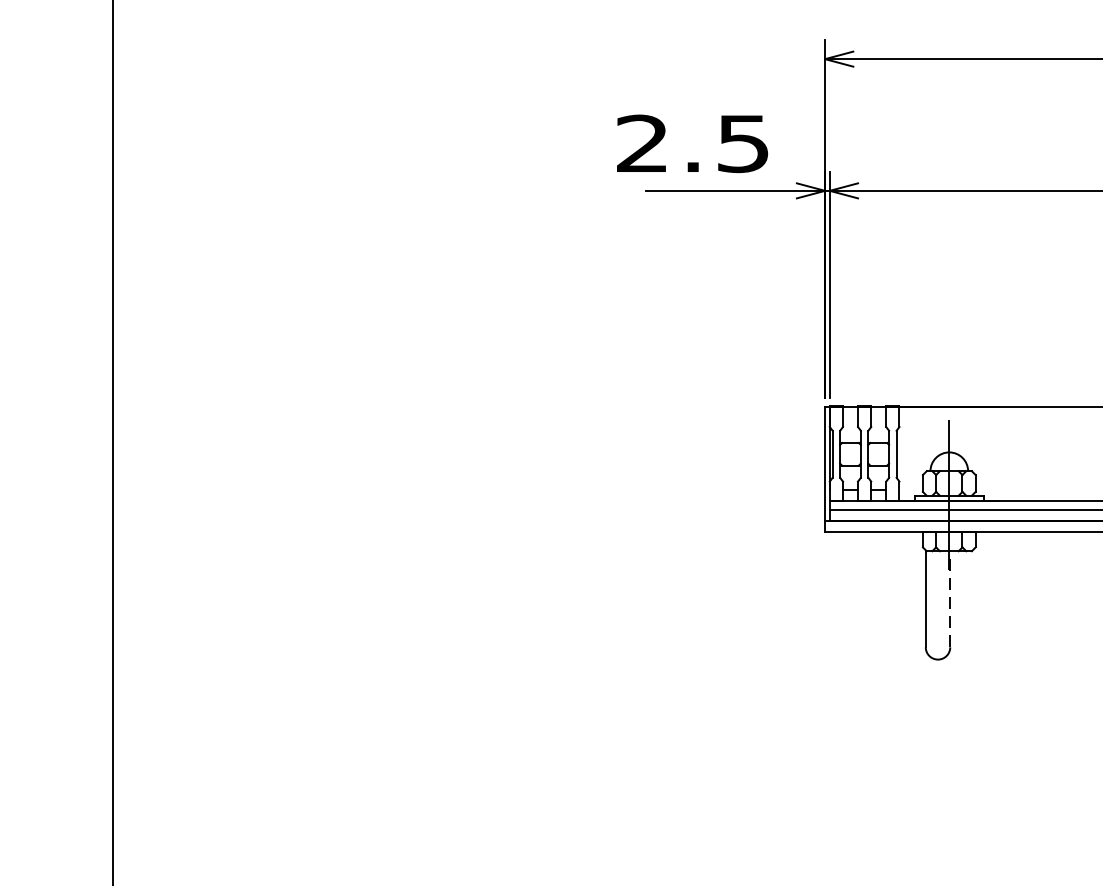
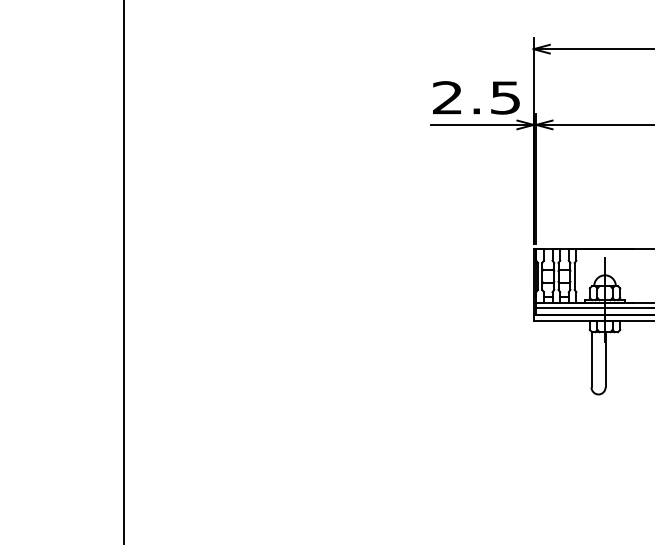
text: (692, 143) -> (476, 97), moved
line: (950, 598) -> (605, 359), dashed -> solid

